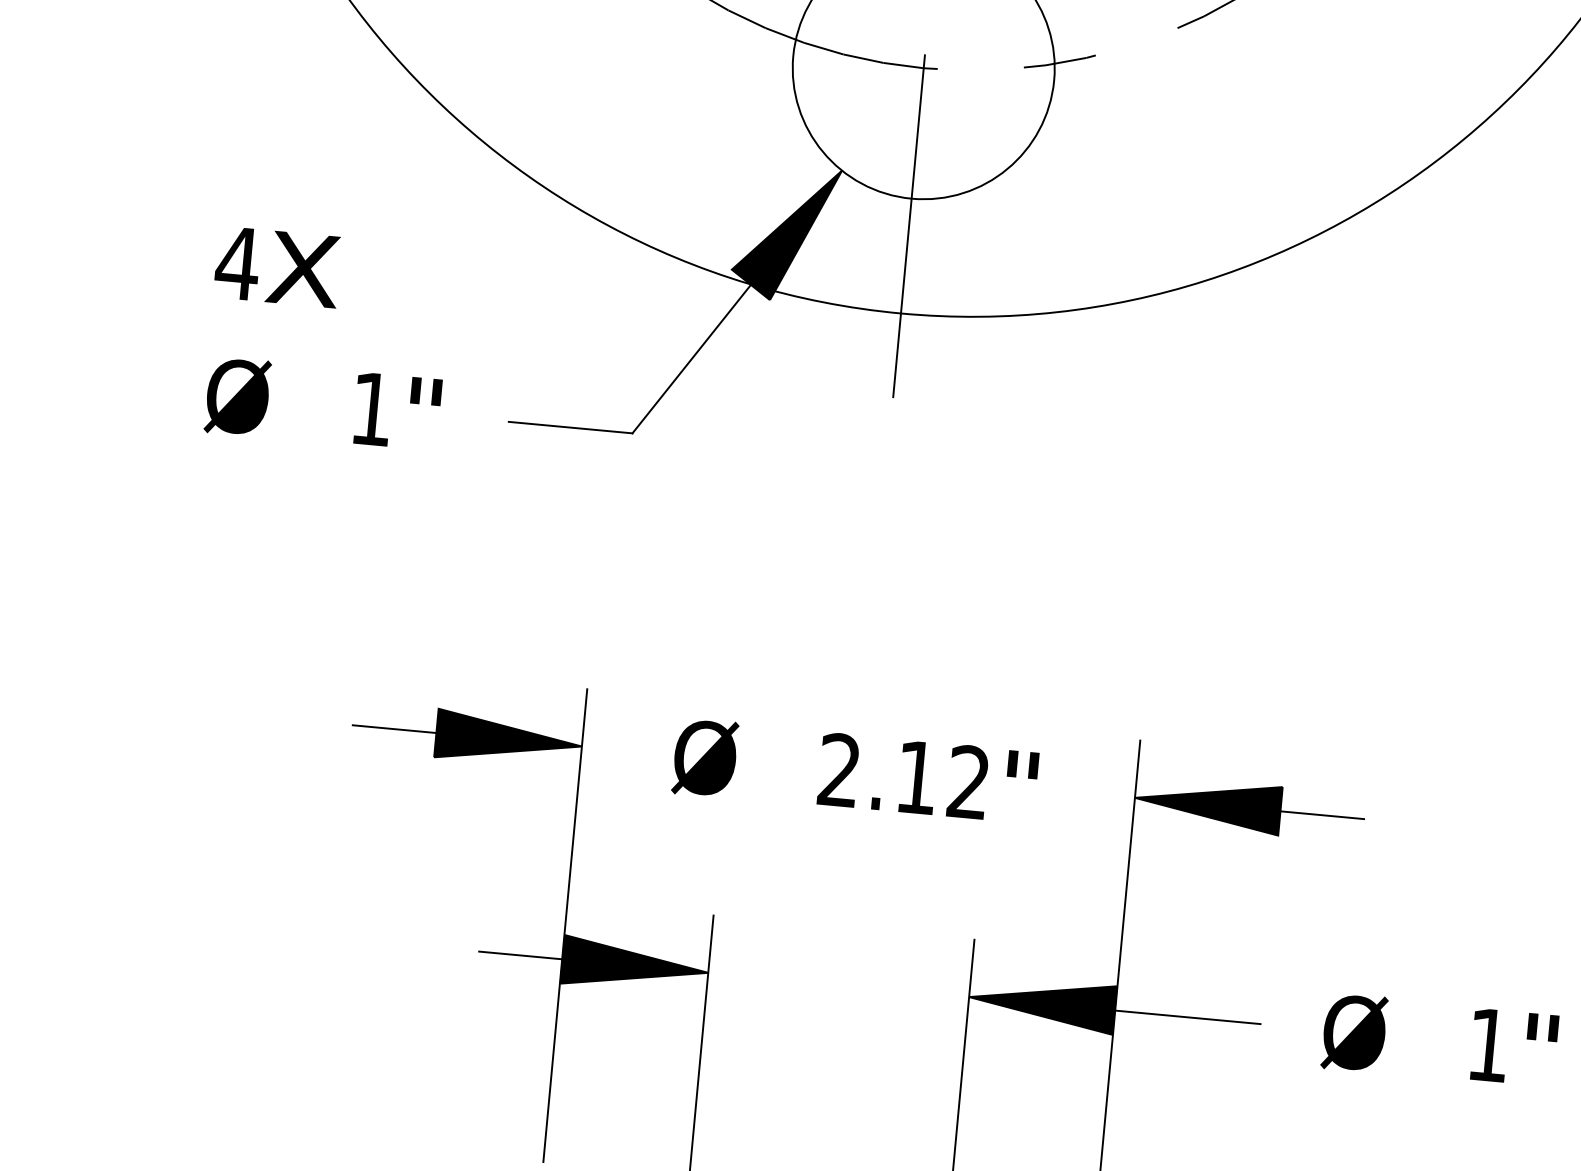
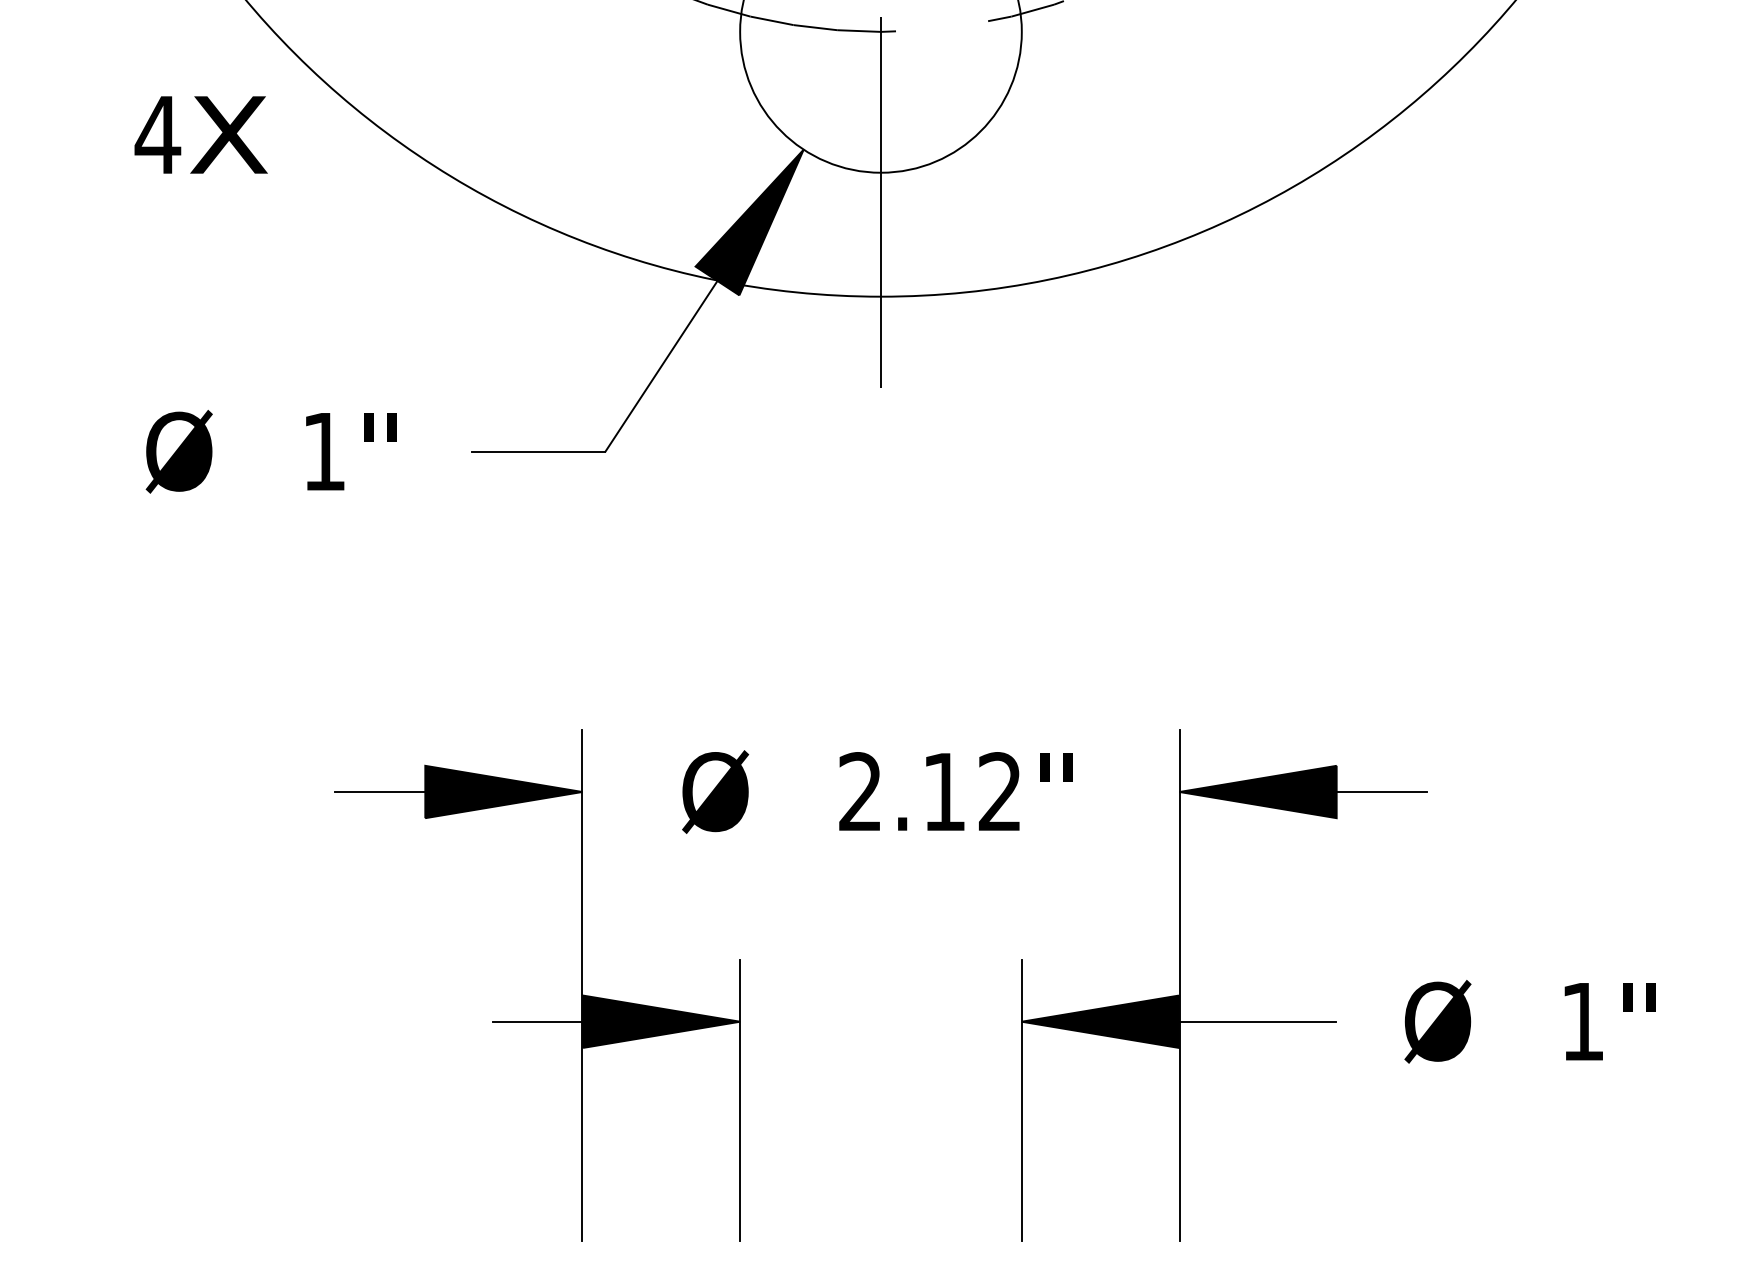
text: (277, 266) -> (200, 134), moved

